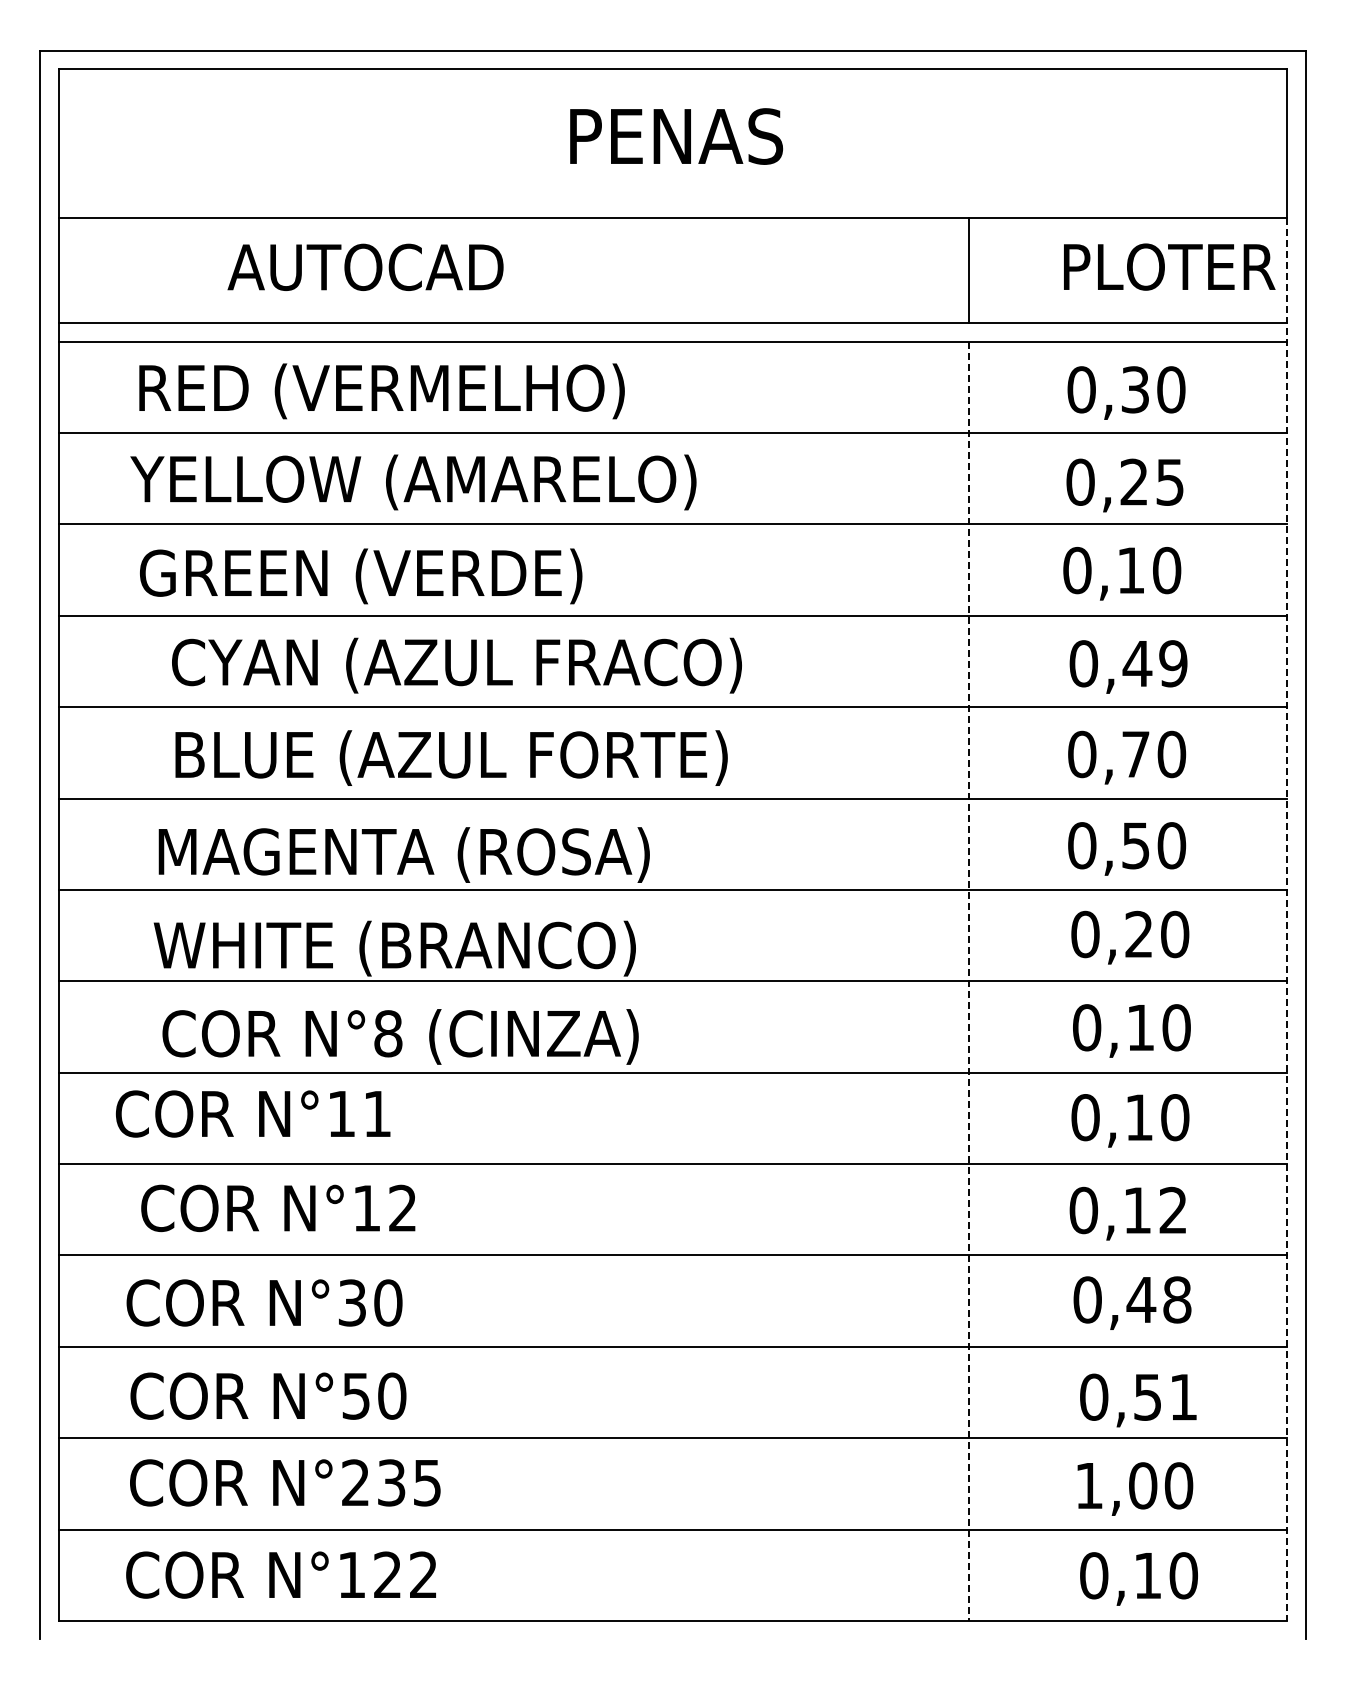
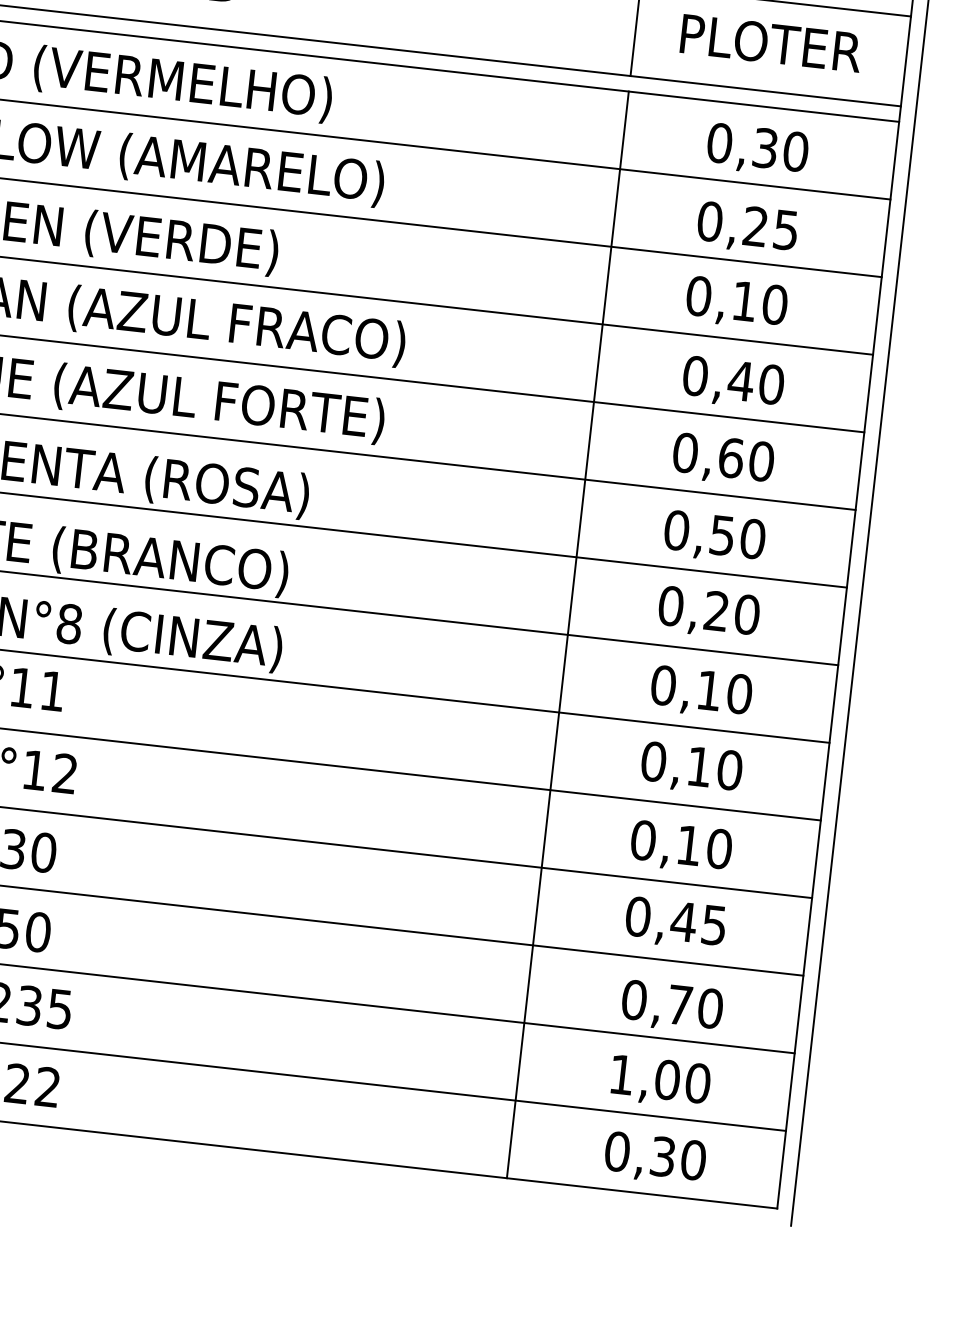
text: (1169, 266) -> (771, 42), moved
text: (1173, 663) -> (771, 384), 0,49 -> 0,40
text: (1136, 754) -> (731, 458), 0,70 -> 0,60
line: (1287, 919) -> (844, 612), dashed -> solid
line: (969, 981) -> (568, 635), dashed -> solid
text: (1173, 1210) -> (719, 849), 0,12 -> 0,10
text: (1177, 1299) -> (714, 924), 0,48 -> 0,45
text: (1165, 1396) -> (695, 1006), 0,51 -> 0,70
text: (1147, 1575) -> (662, 1156), 0,10 -> 0,30

